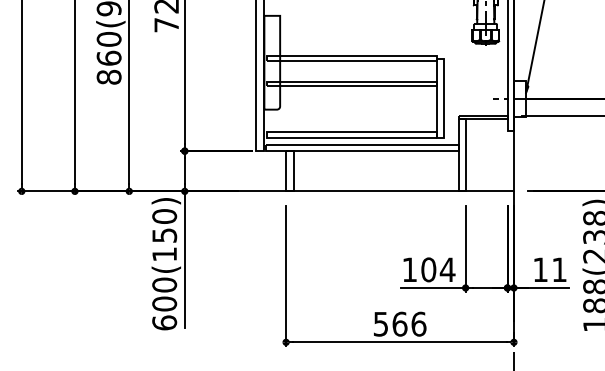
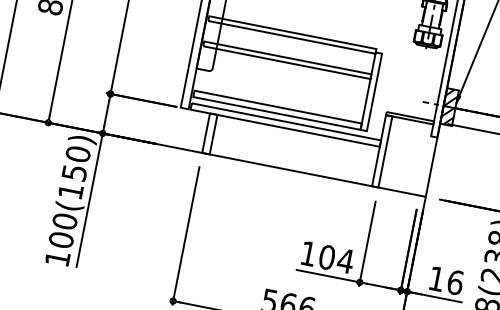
hatch: (519, 98) -> (449, 106), added
text: (559, 269) -> (455, 282), 11 -> 16
text: (164, 322) -> (57, 258), 600(150) -> 100(150)

